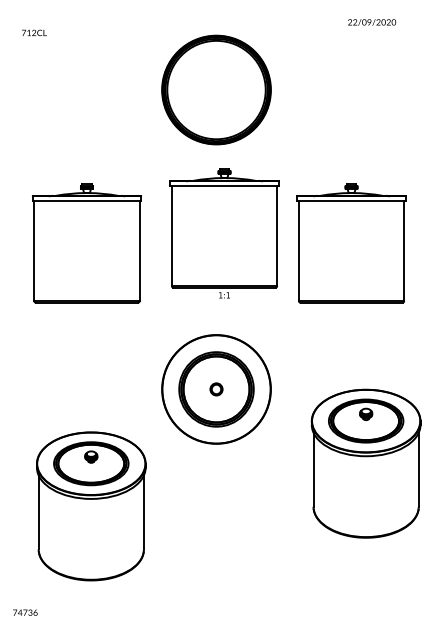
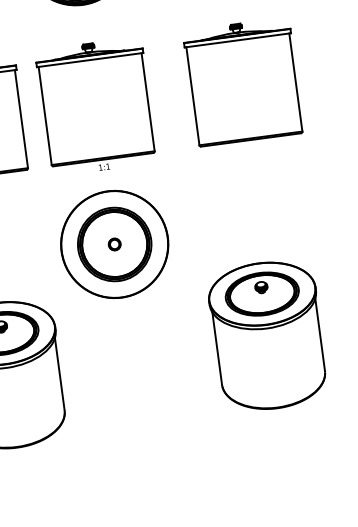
part: (224, 233) -> (96, 106), moved
part: (351, 243) -> (243, 82), moved
part: (365, 463) -> (267, 335), moved

